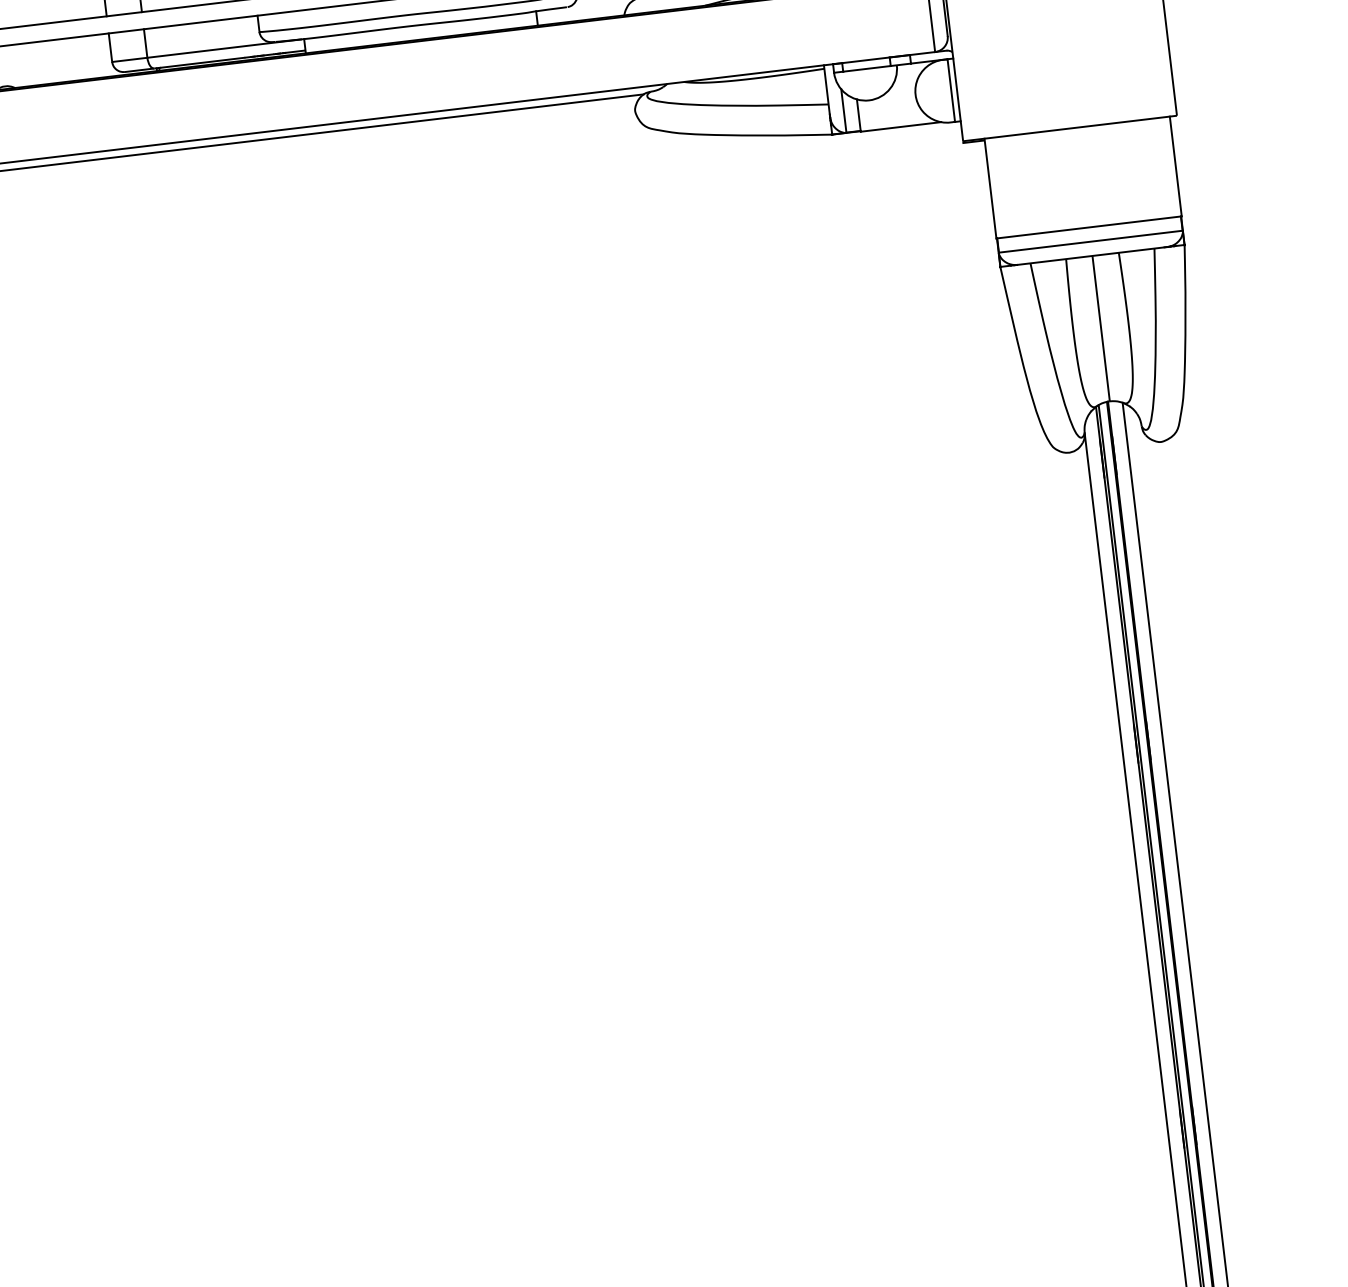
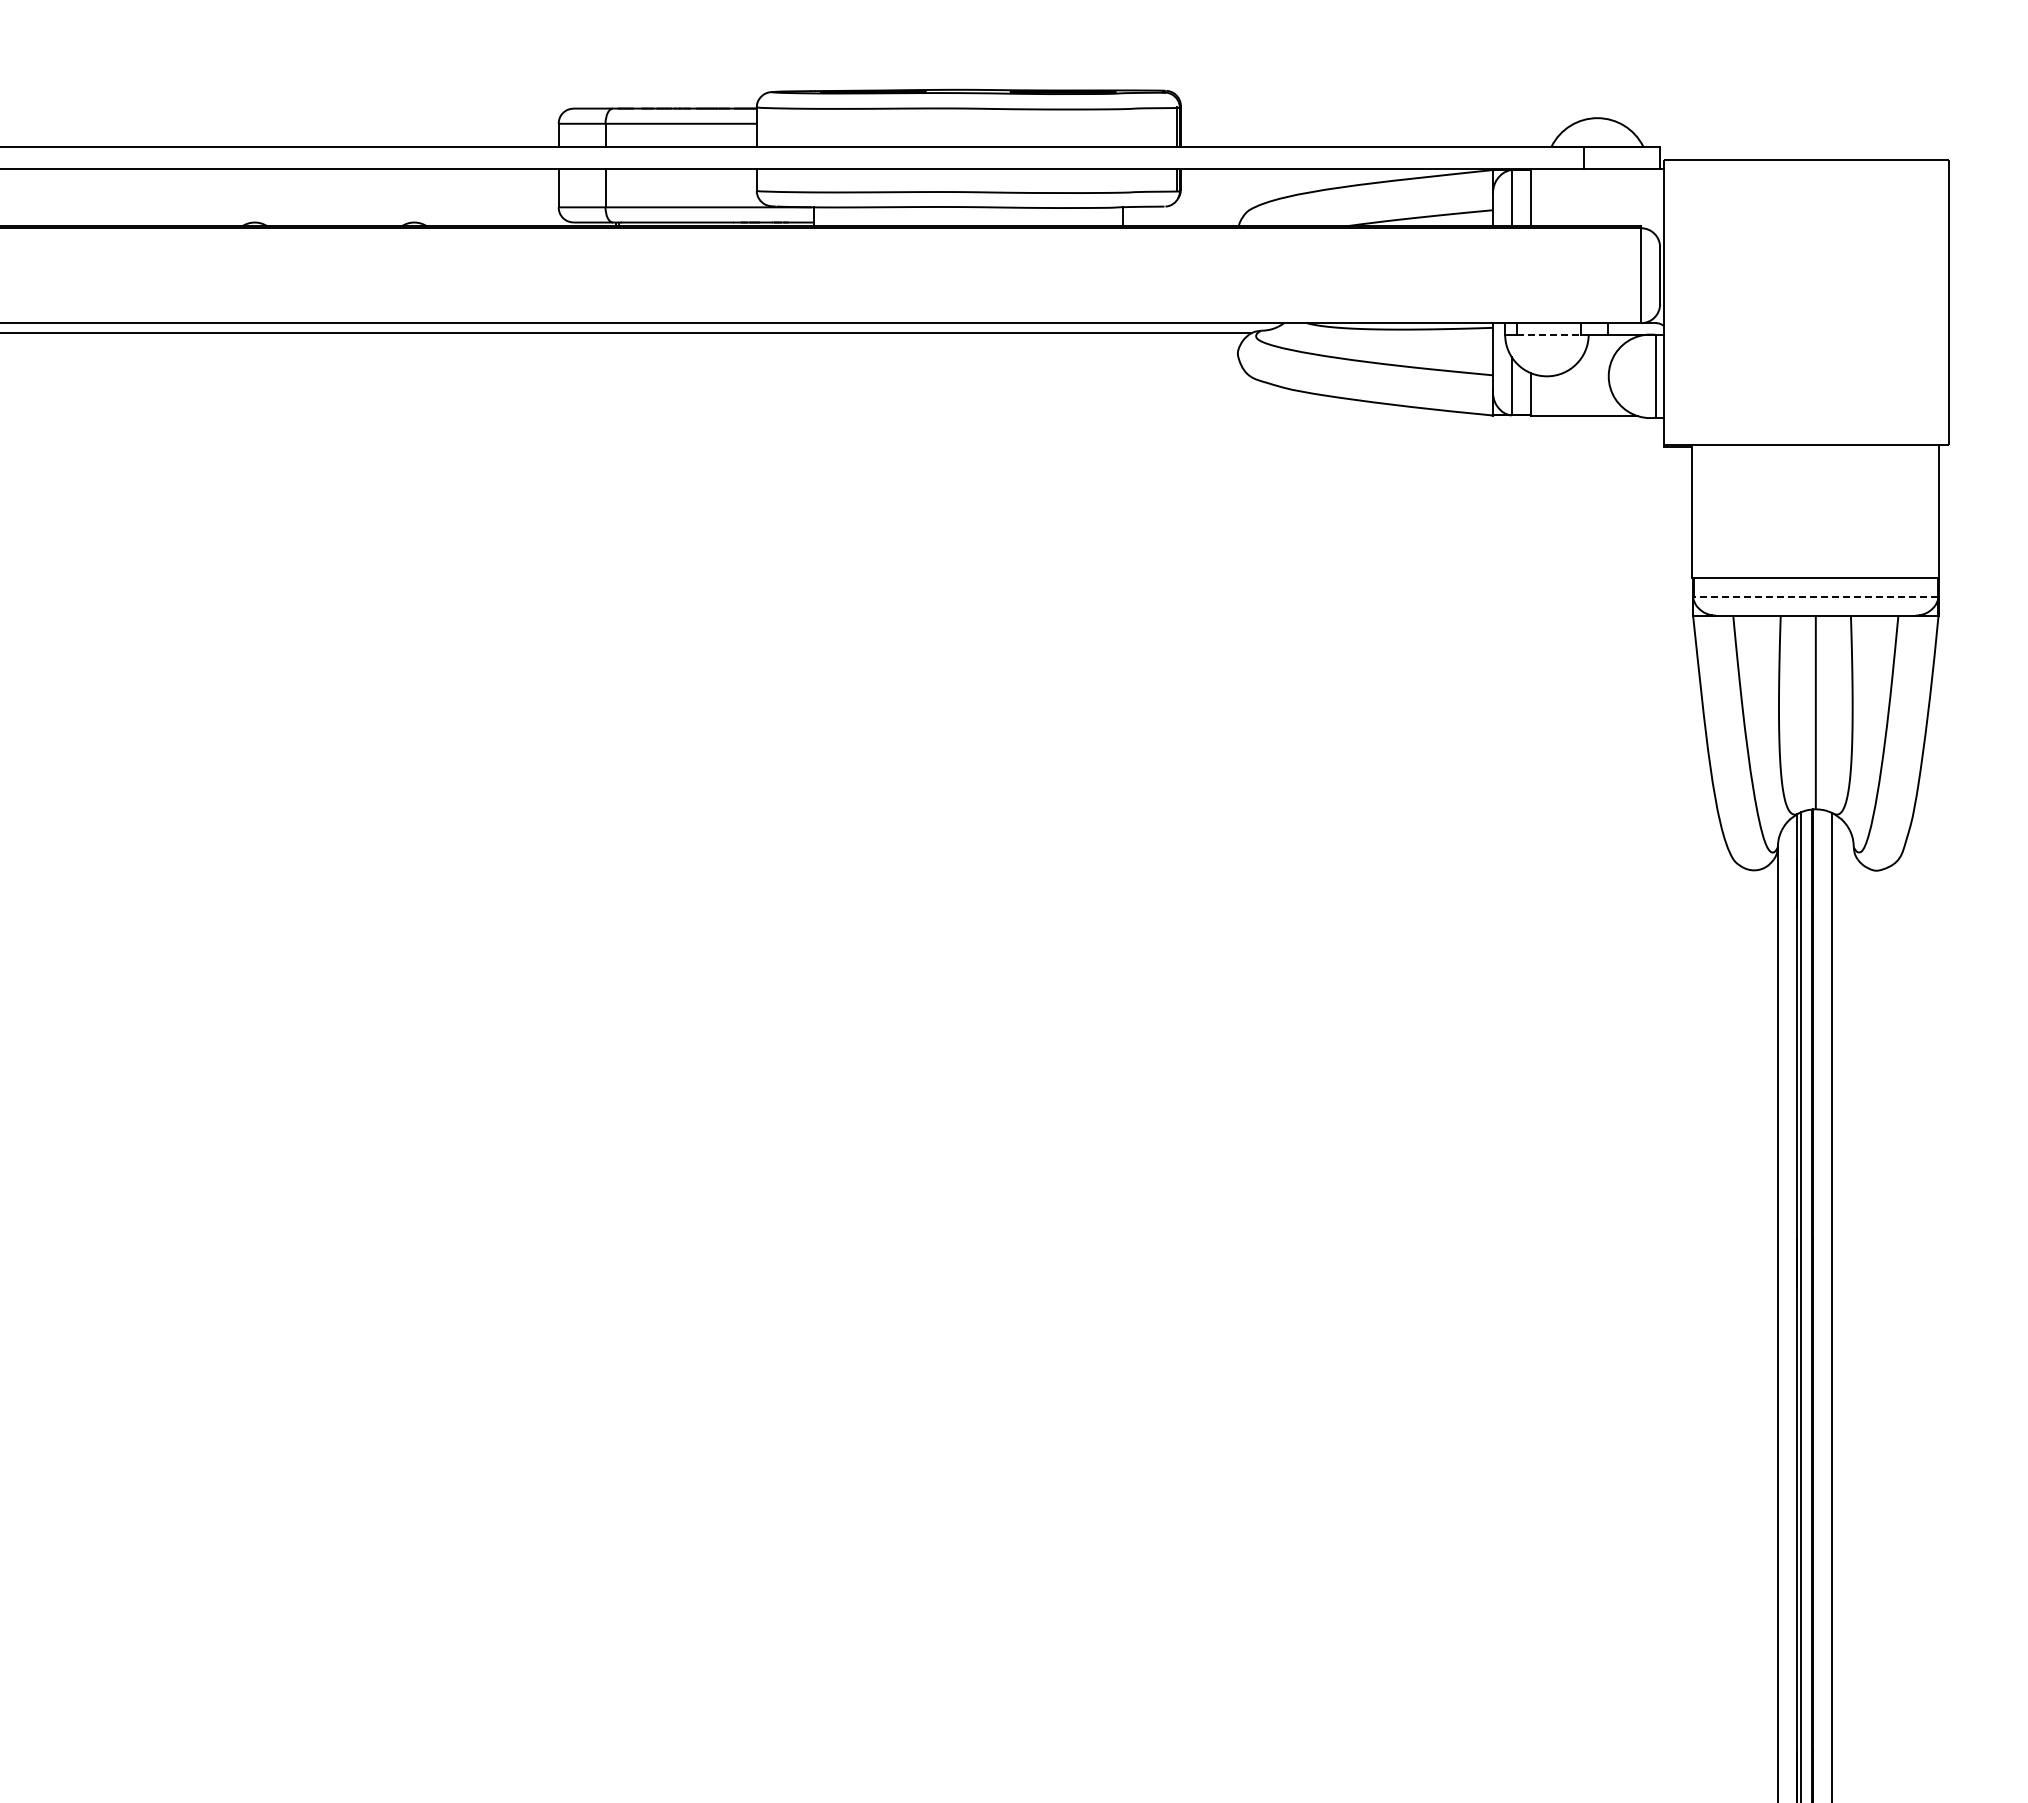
line: (866, 68) -> (1548, 334), solid -> dashed
line: (1090, 241) -> (1815, 596), solid -> dashed

